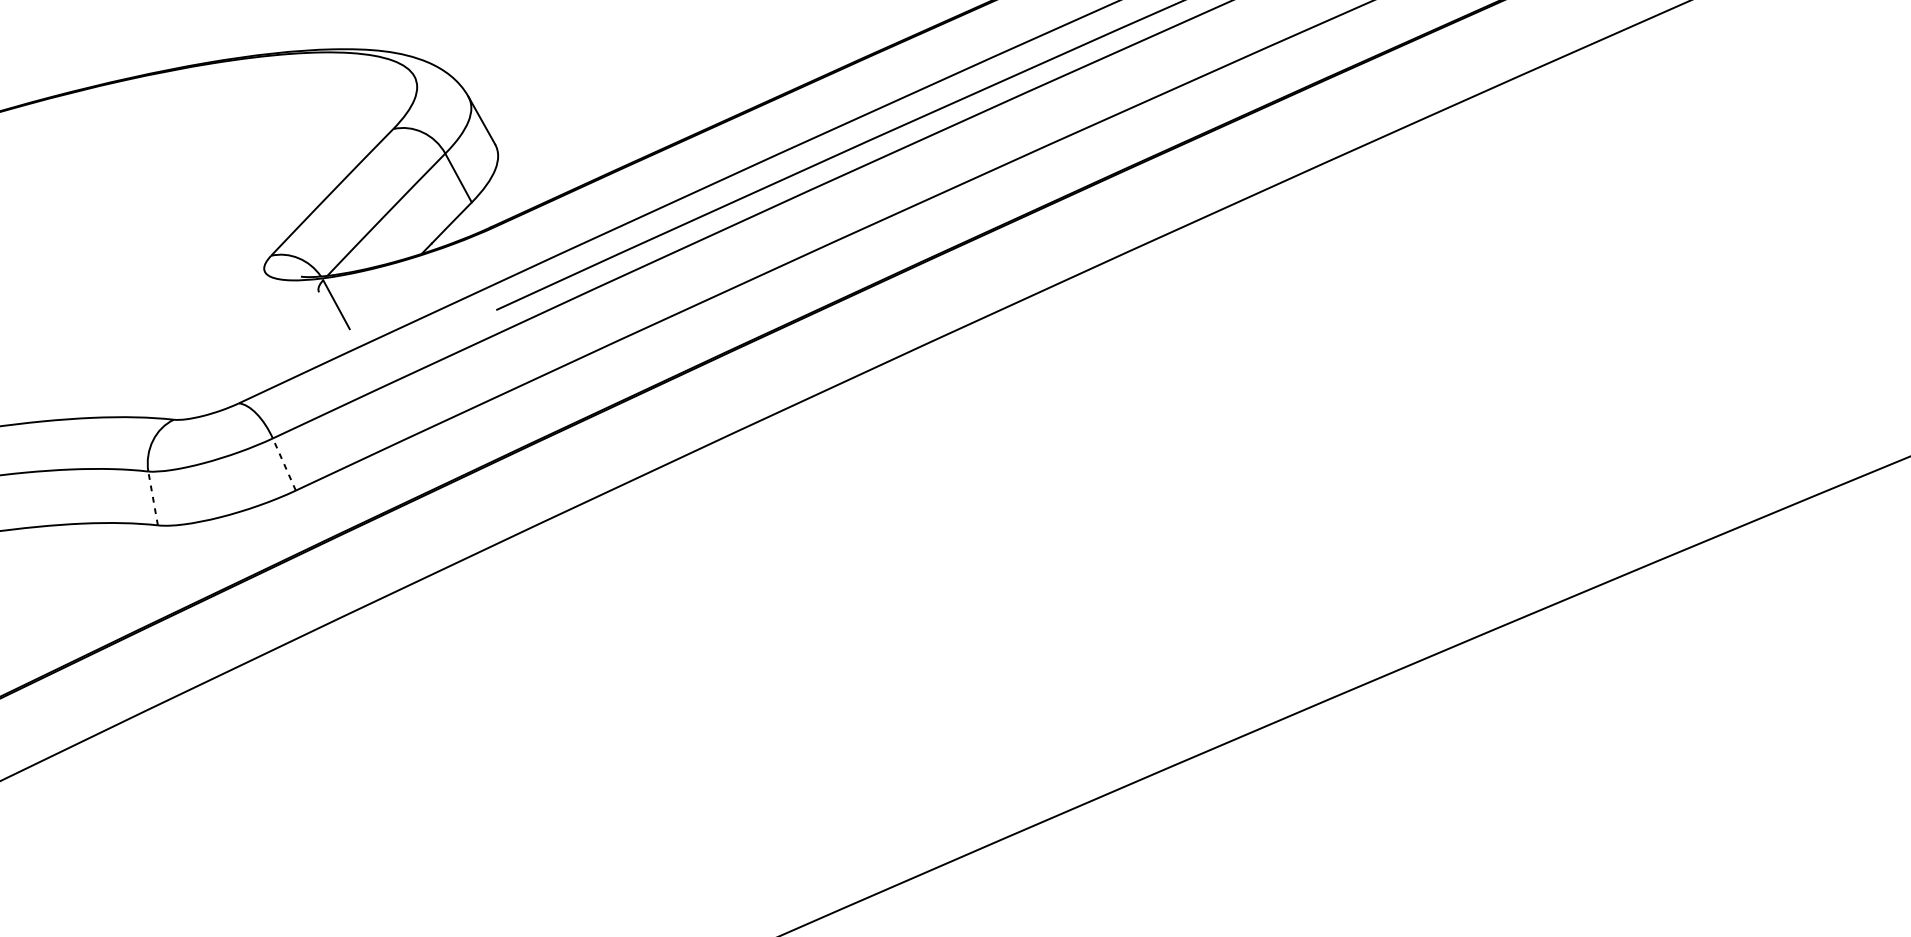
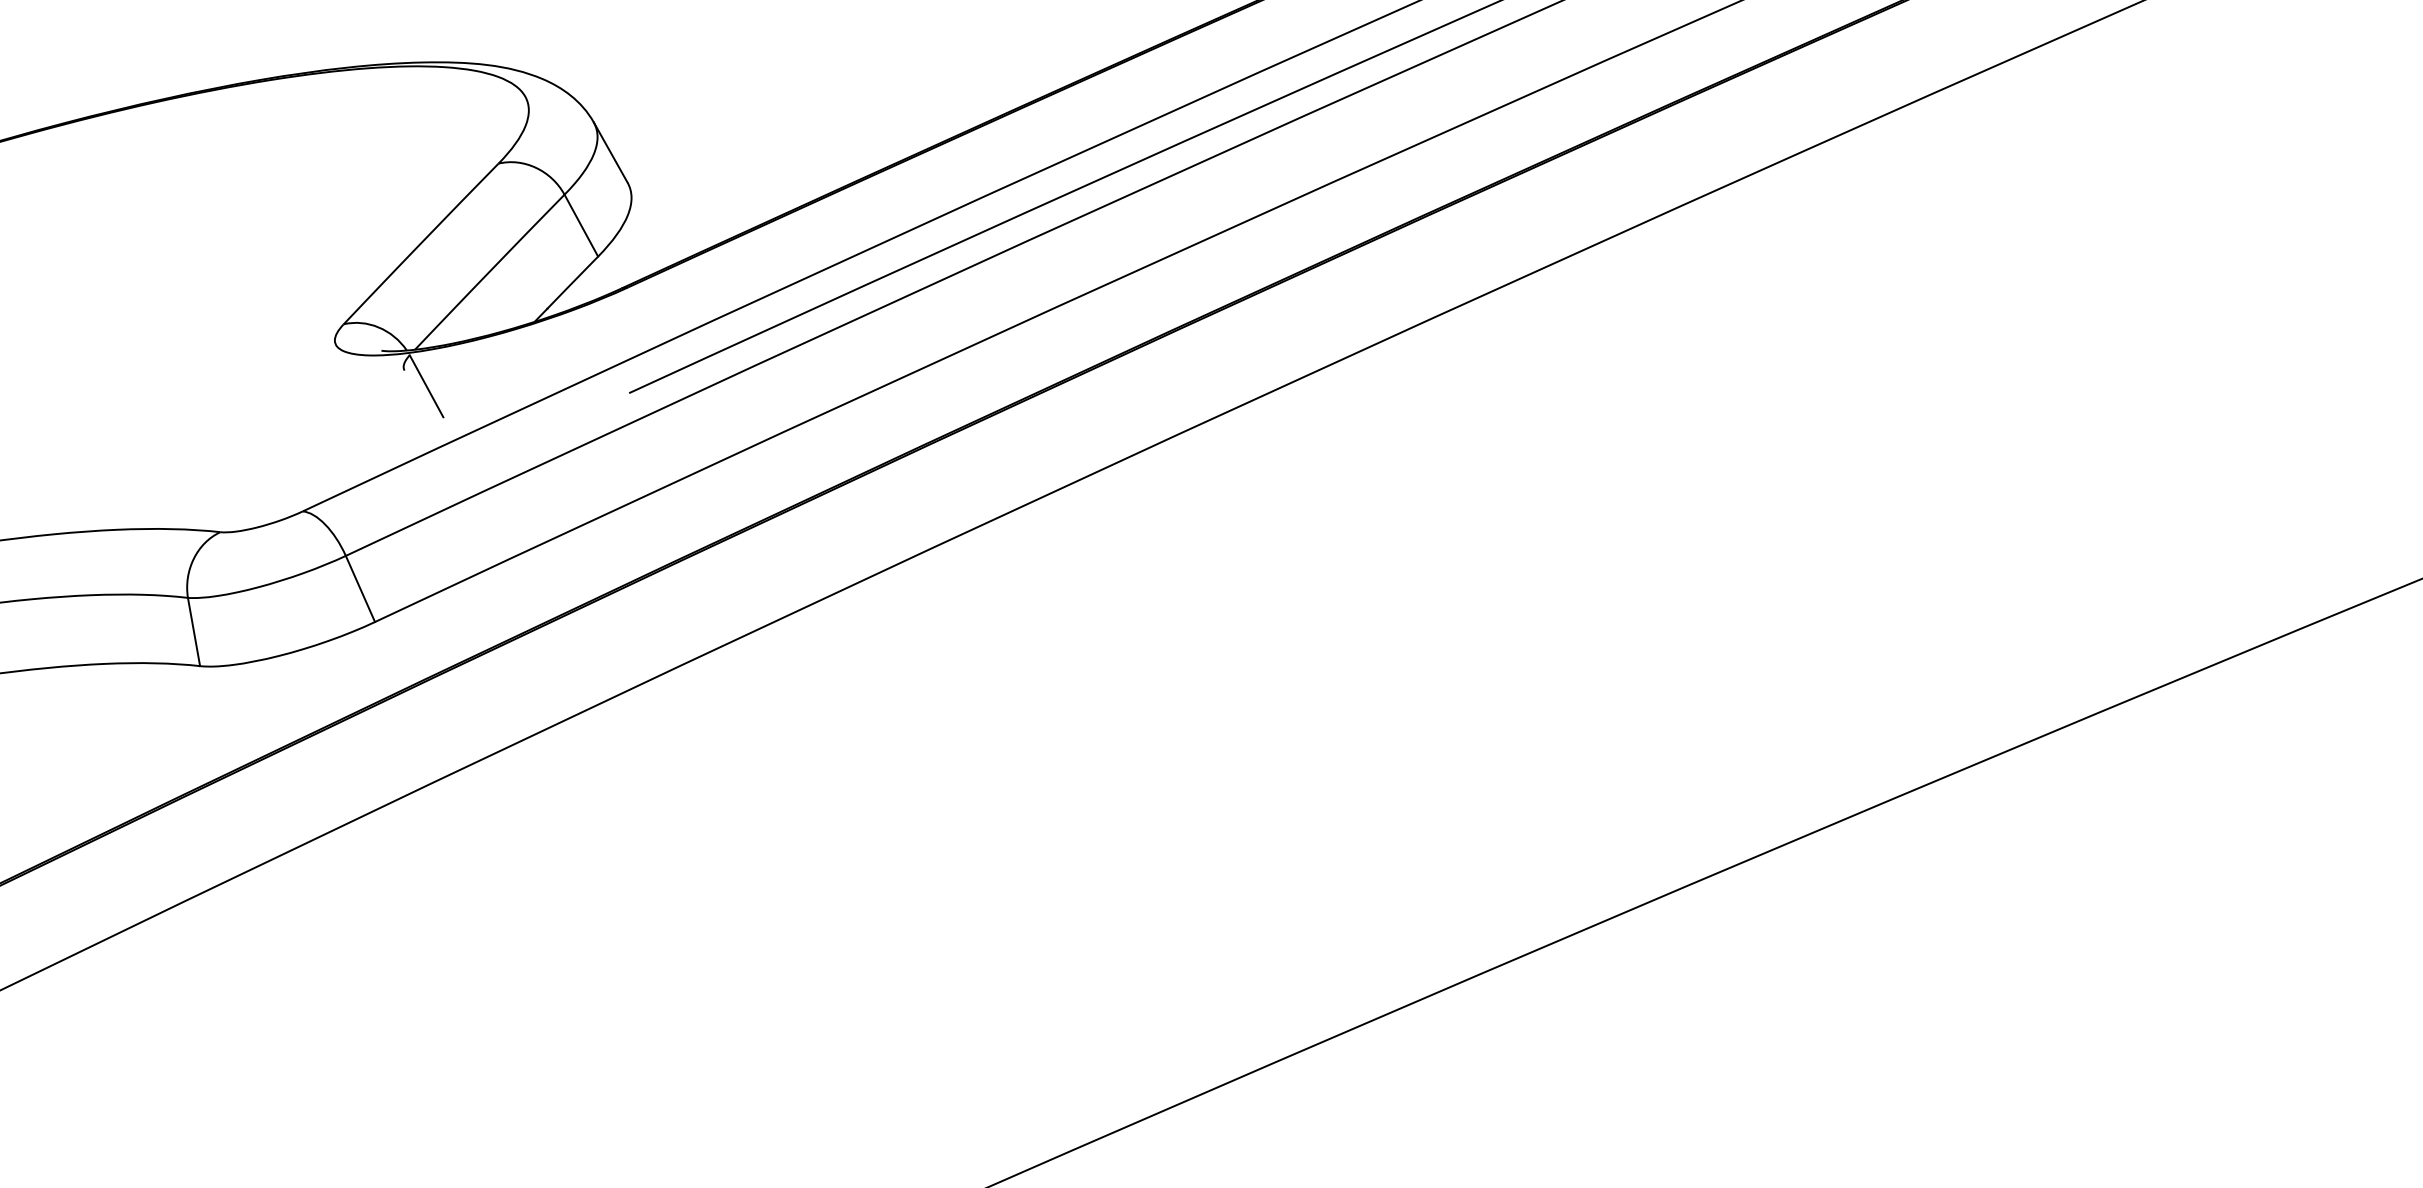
line: (284, 464) -> (360, 588), dashed -> solid
line: (153, 498) -> (194, 632), dashed -> solid

